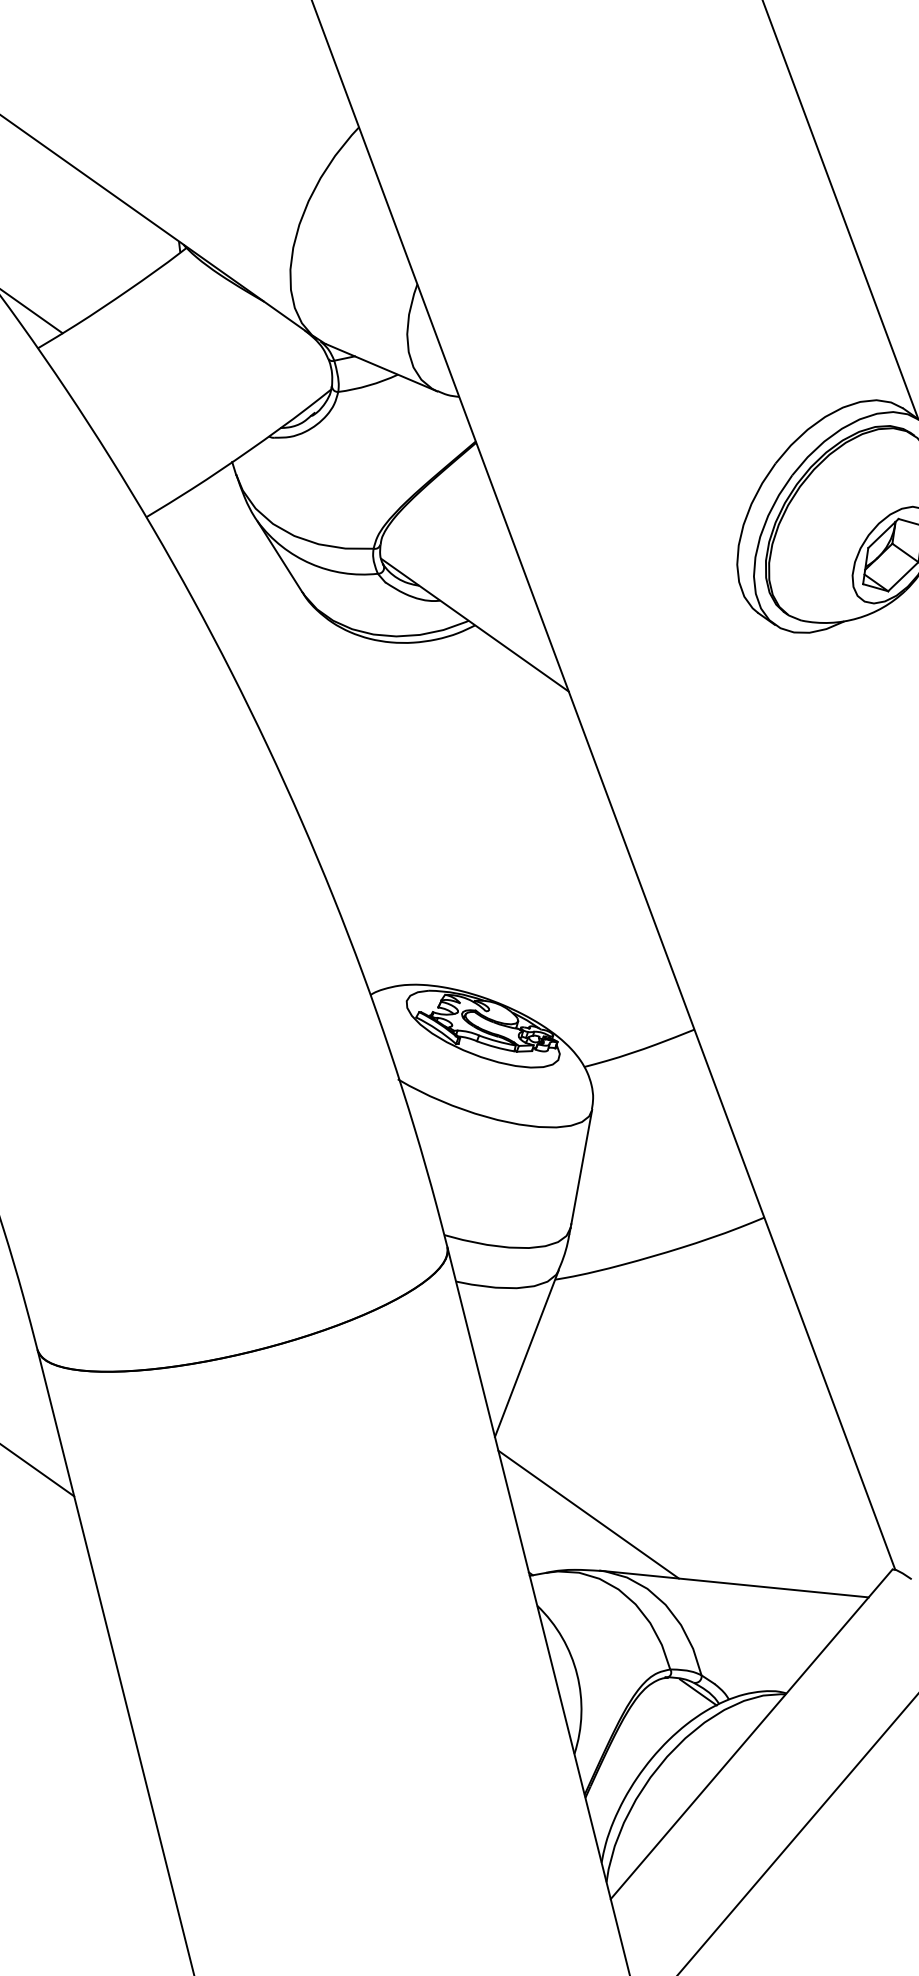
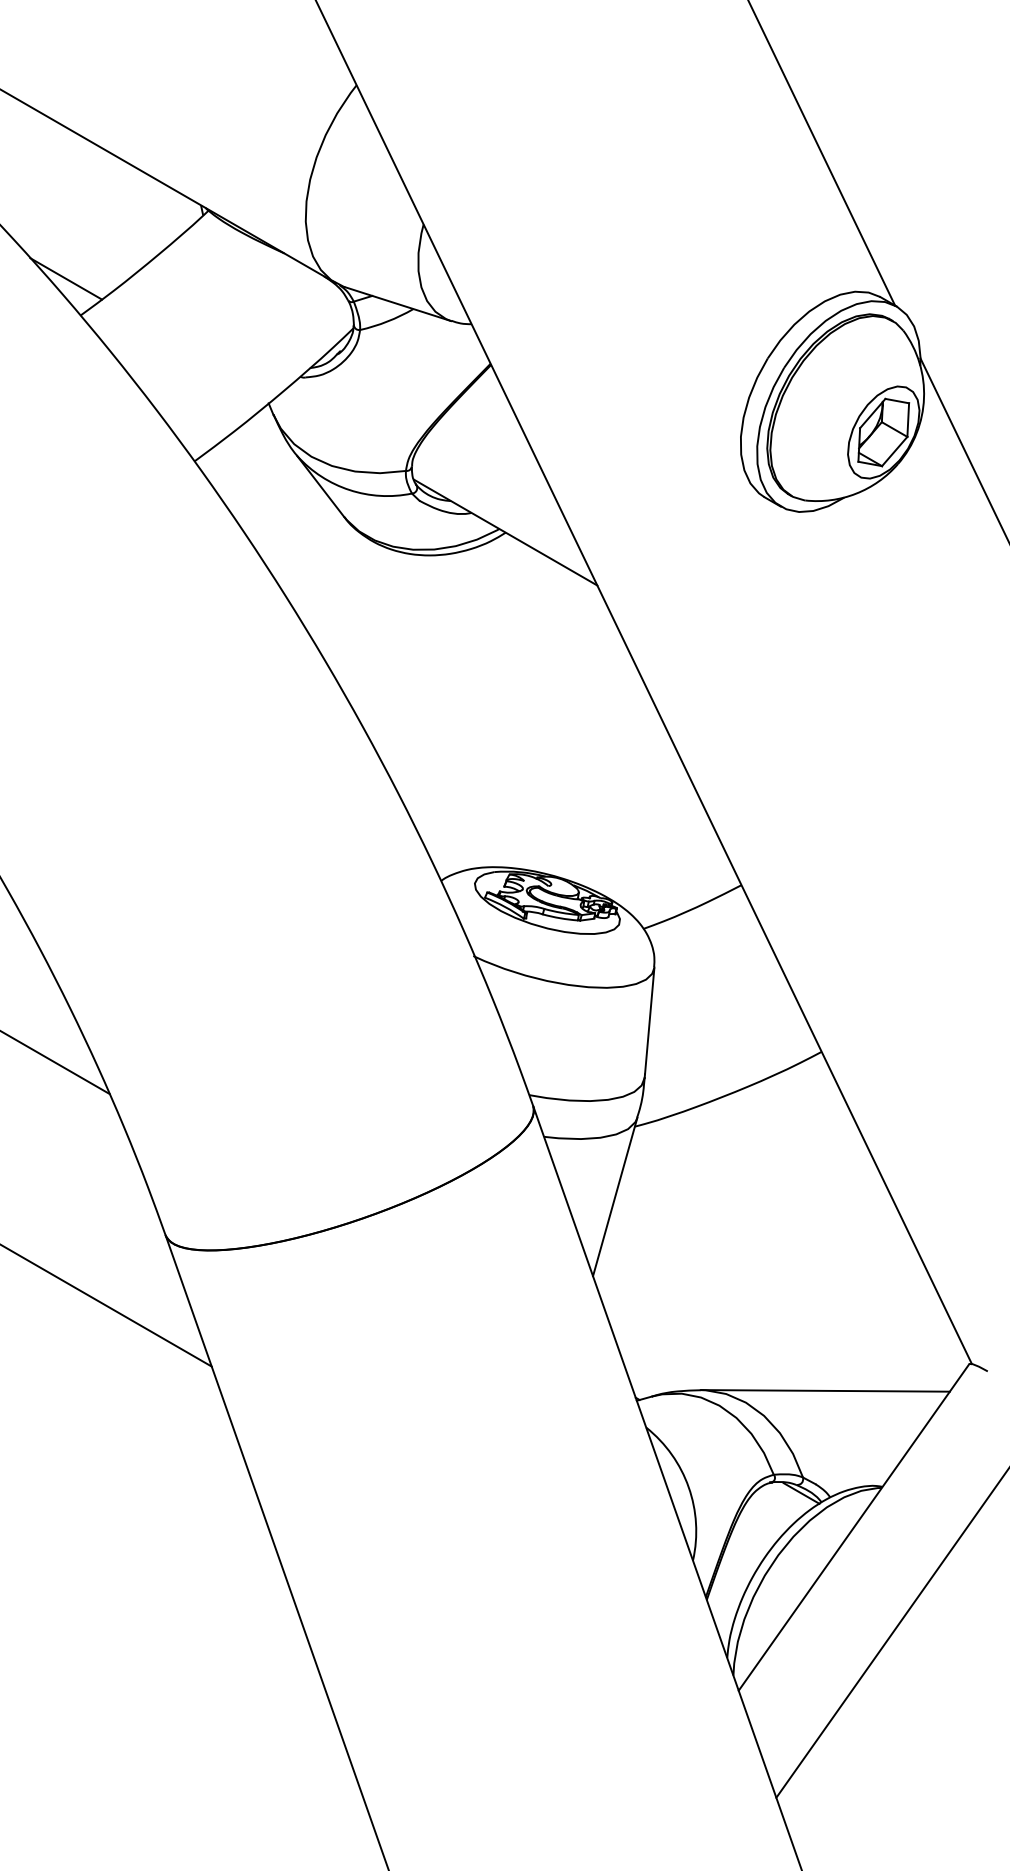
line: (588, 1514) -> (685, 1339), removed

